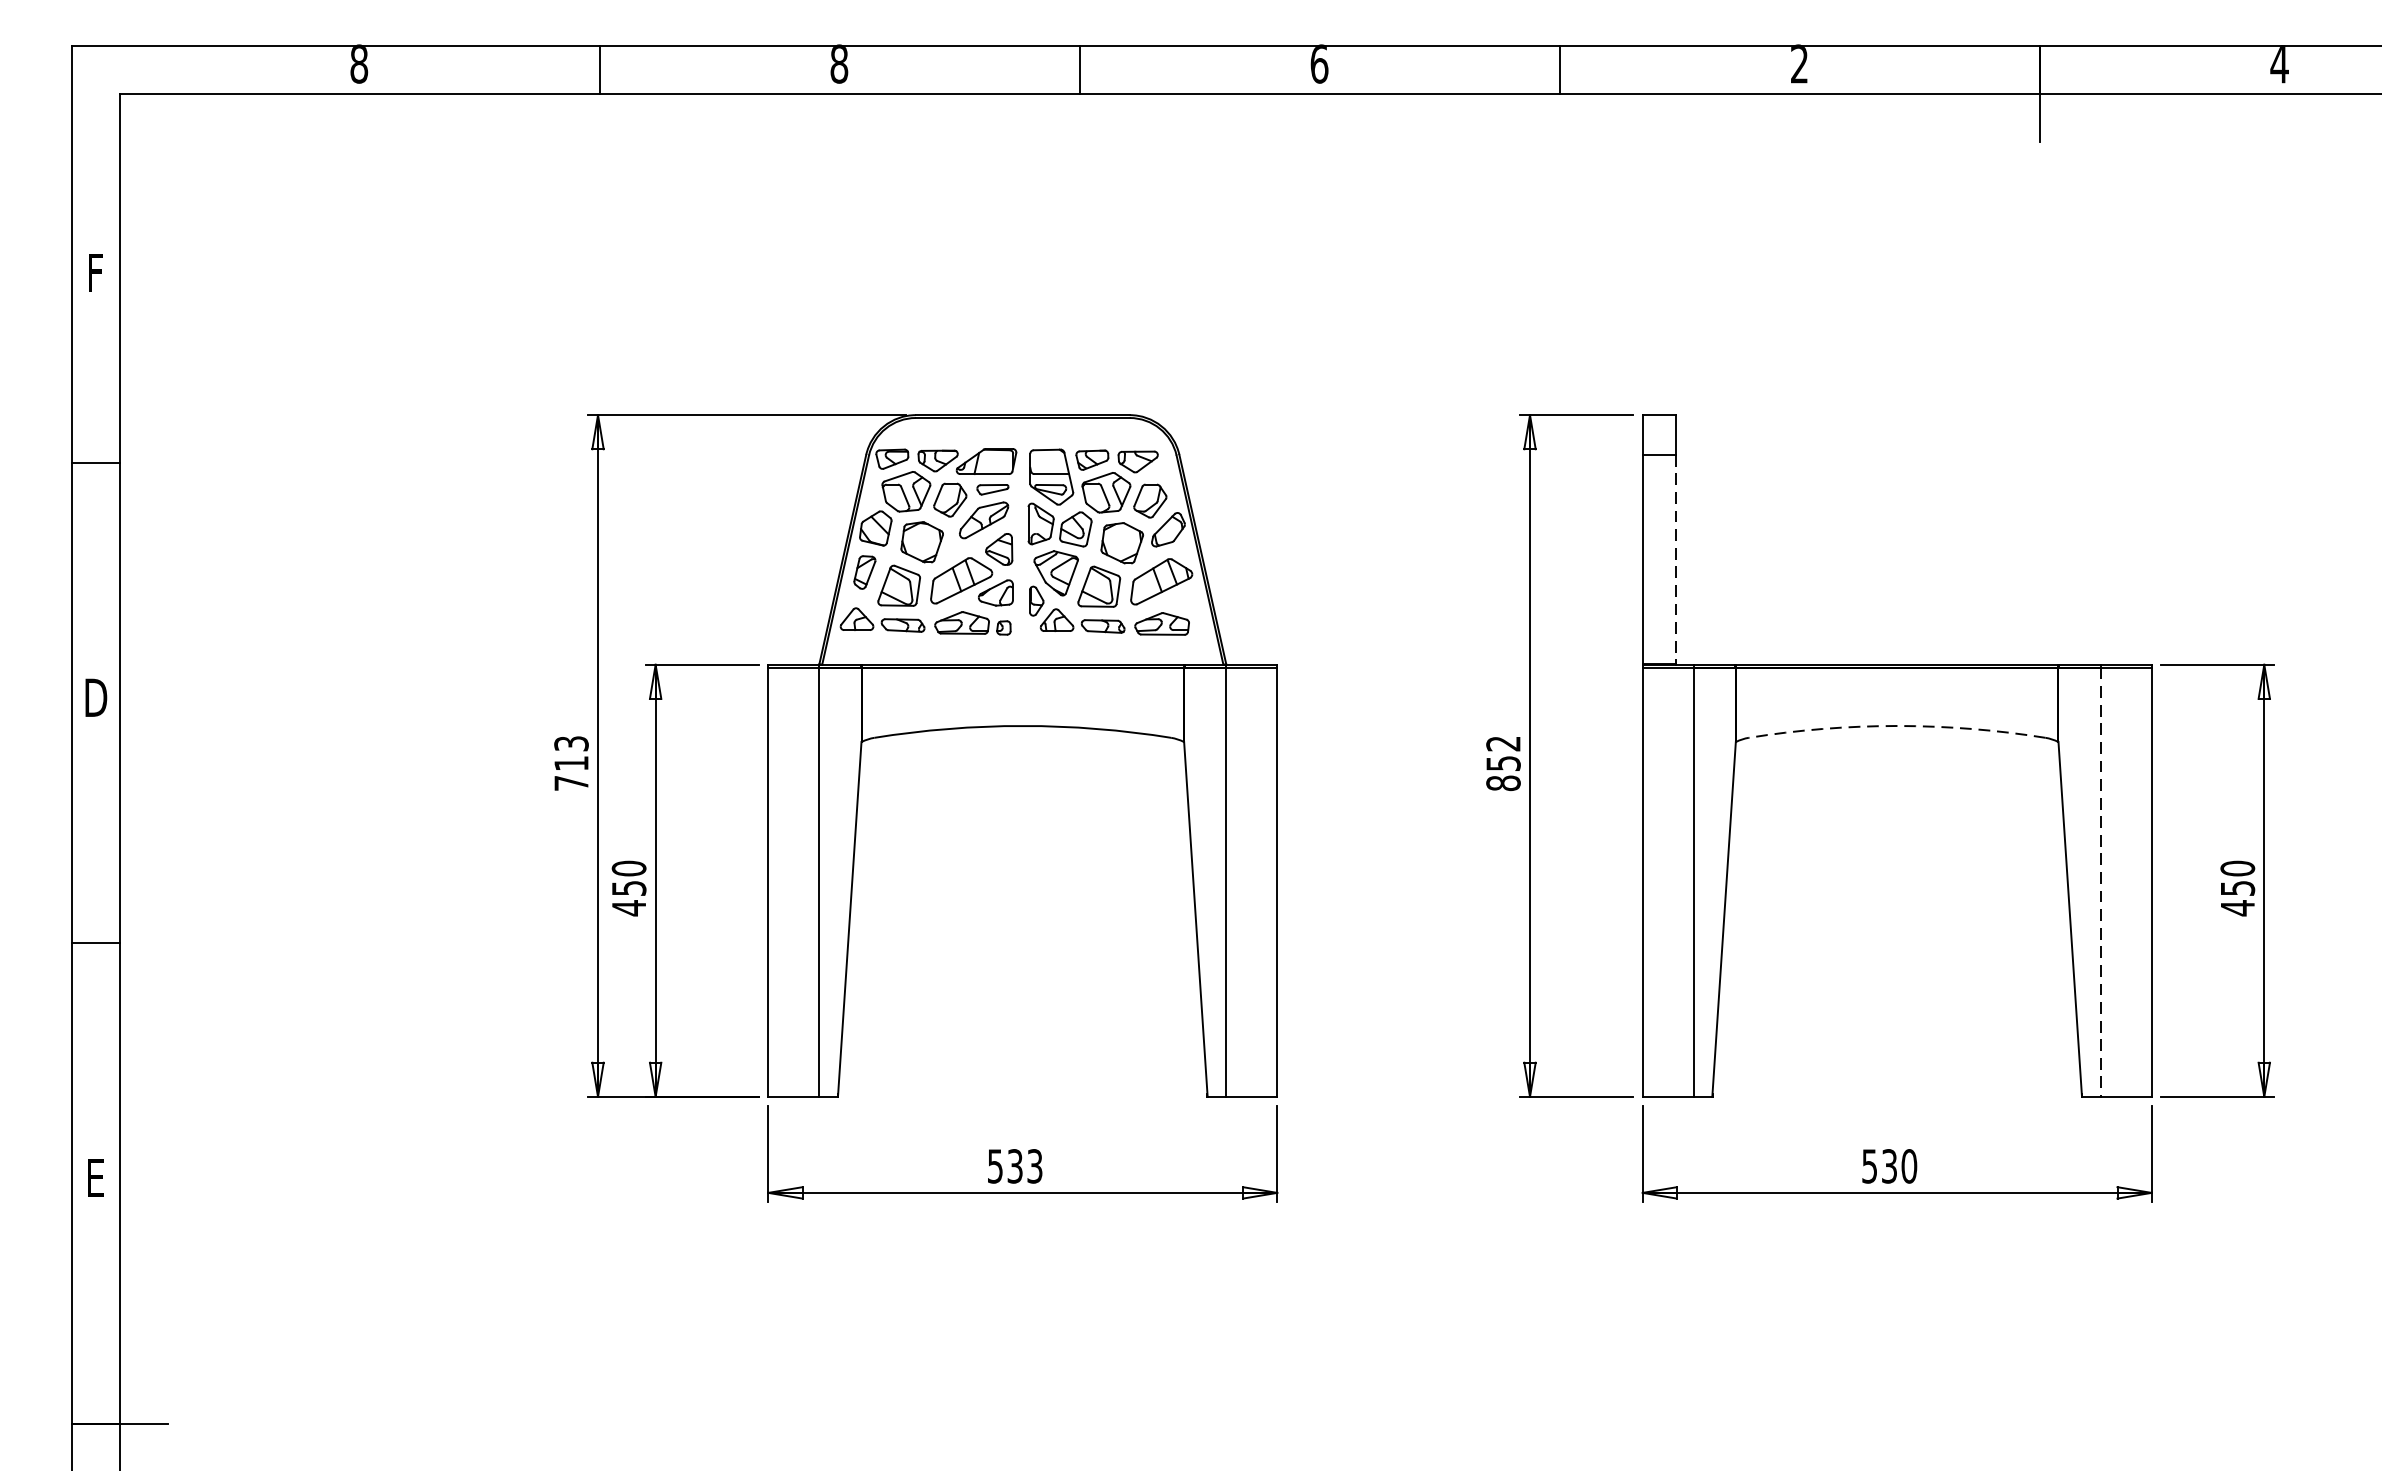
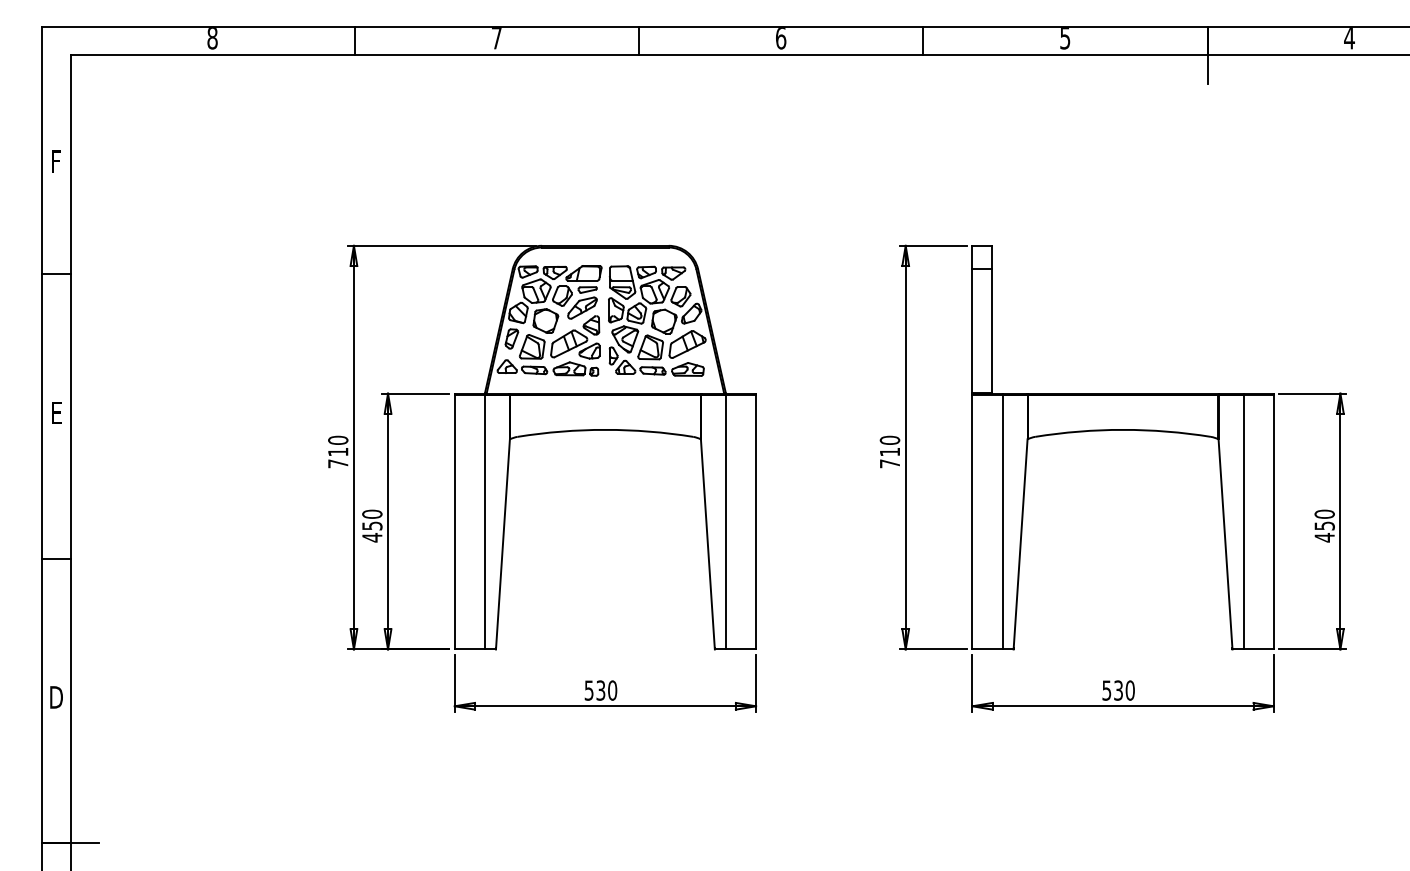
text: (838, 64) -> (496, 38), 8 -> 7
text: (1799, 64) -> (1065, 38), 2 -> 5
line: (1676, 559) -> (992, 331), dashed -> solid
text: (95, 698) -> (56, 413), D -> E
arc: (1897, 725) -> (1123, 429), dashed -> solid
text: (571, 742) -> (338, 439), 713 -> 710
text: (1502, 762) -> (889, 451), 852 -> 710
line: (2100, 882) -> (1243, 522), dashed -> solid
text: (1034, 1166) -> (612, 690), 533 -> 530
text: (95, 1178) -> (56, 697), E -> D

